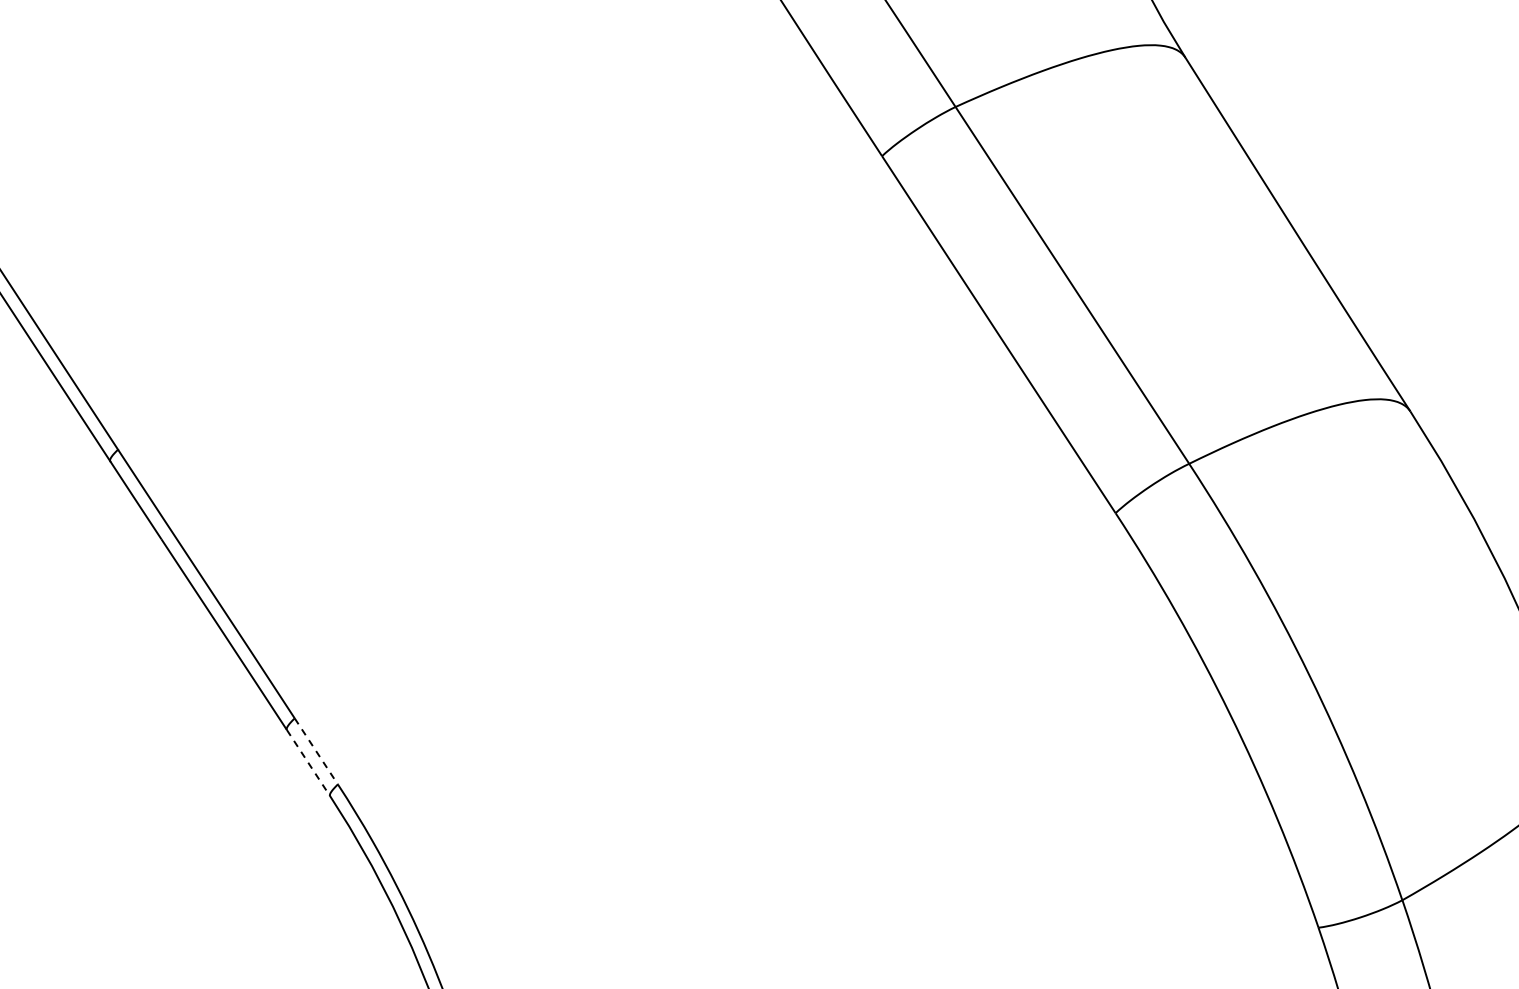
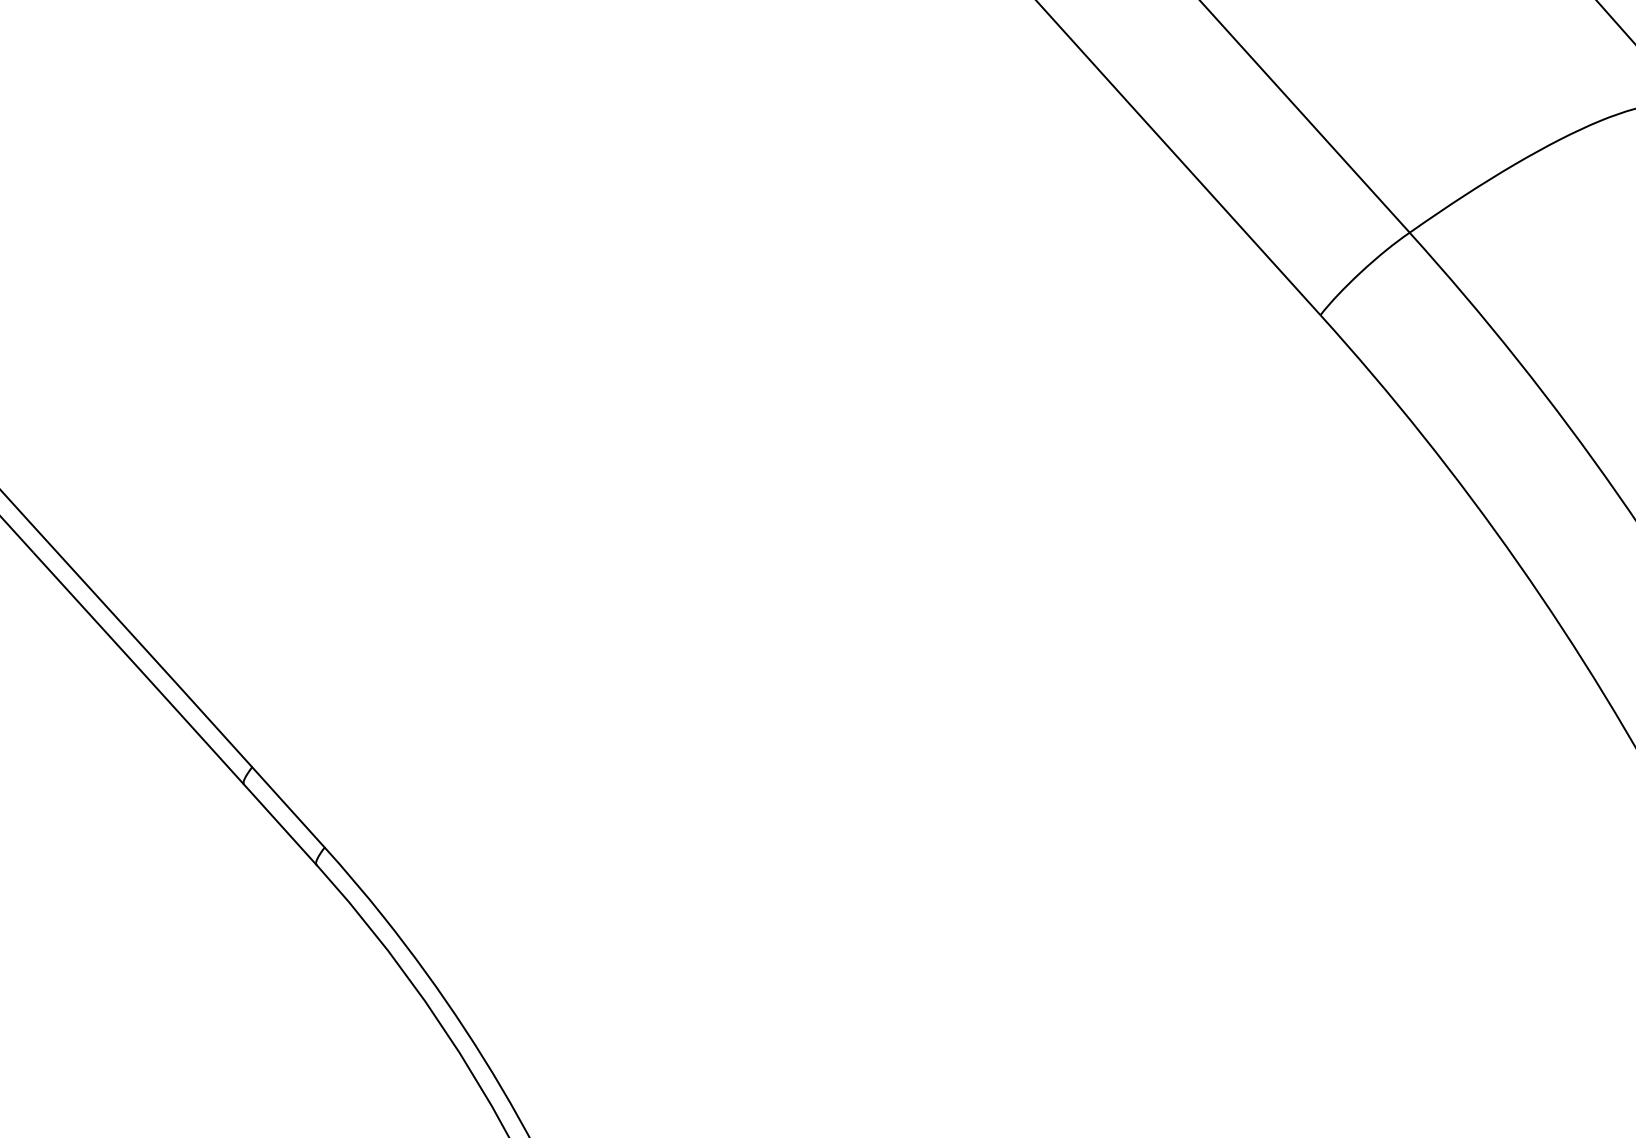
line: (316, 751) -> (288, 807), dashed -> solid
line: (308, 763) -> (280, 825), dashed -> solid

